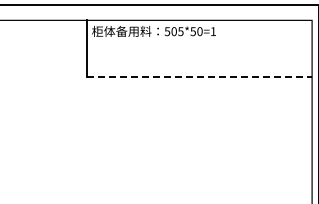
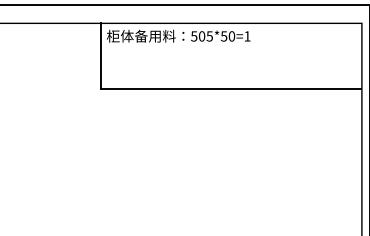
line: (200, 76) -> (232, 88), dashed -> solid

